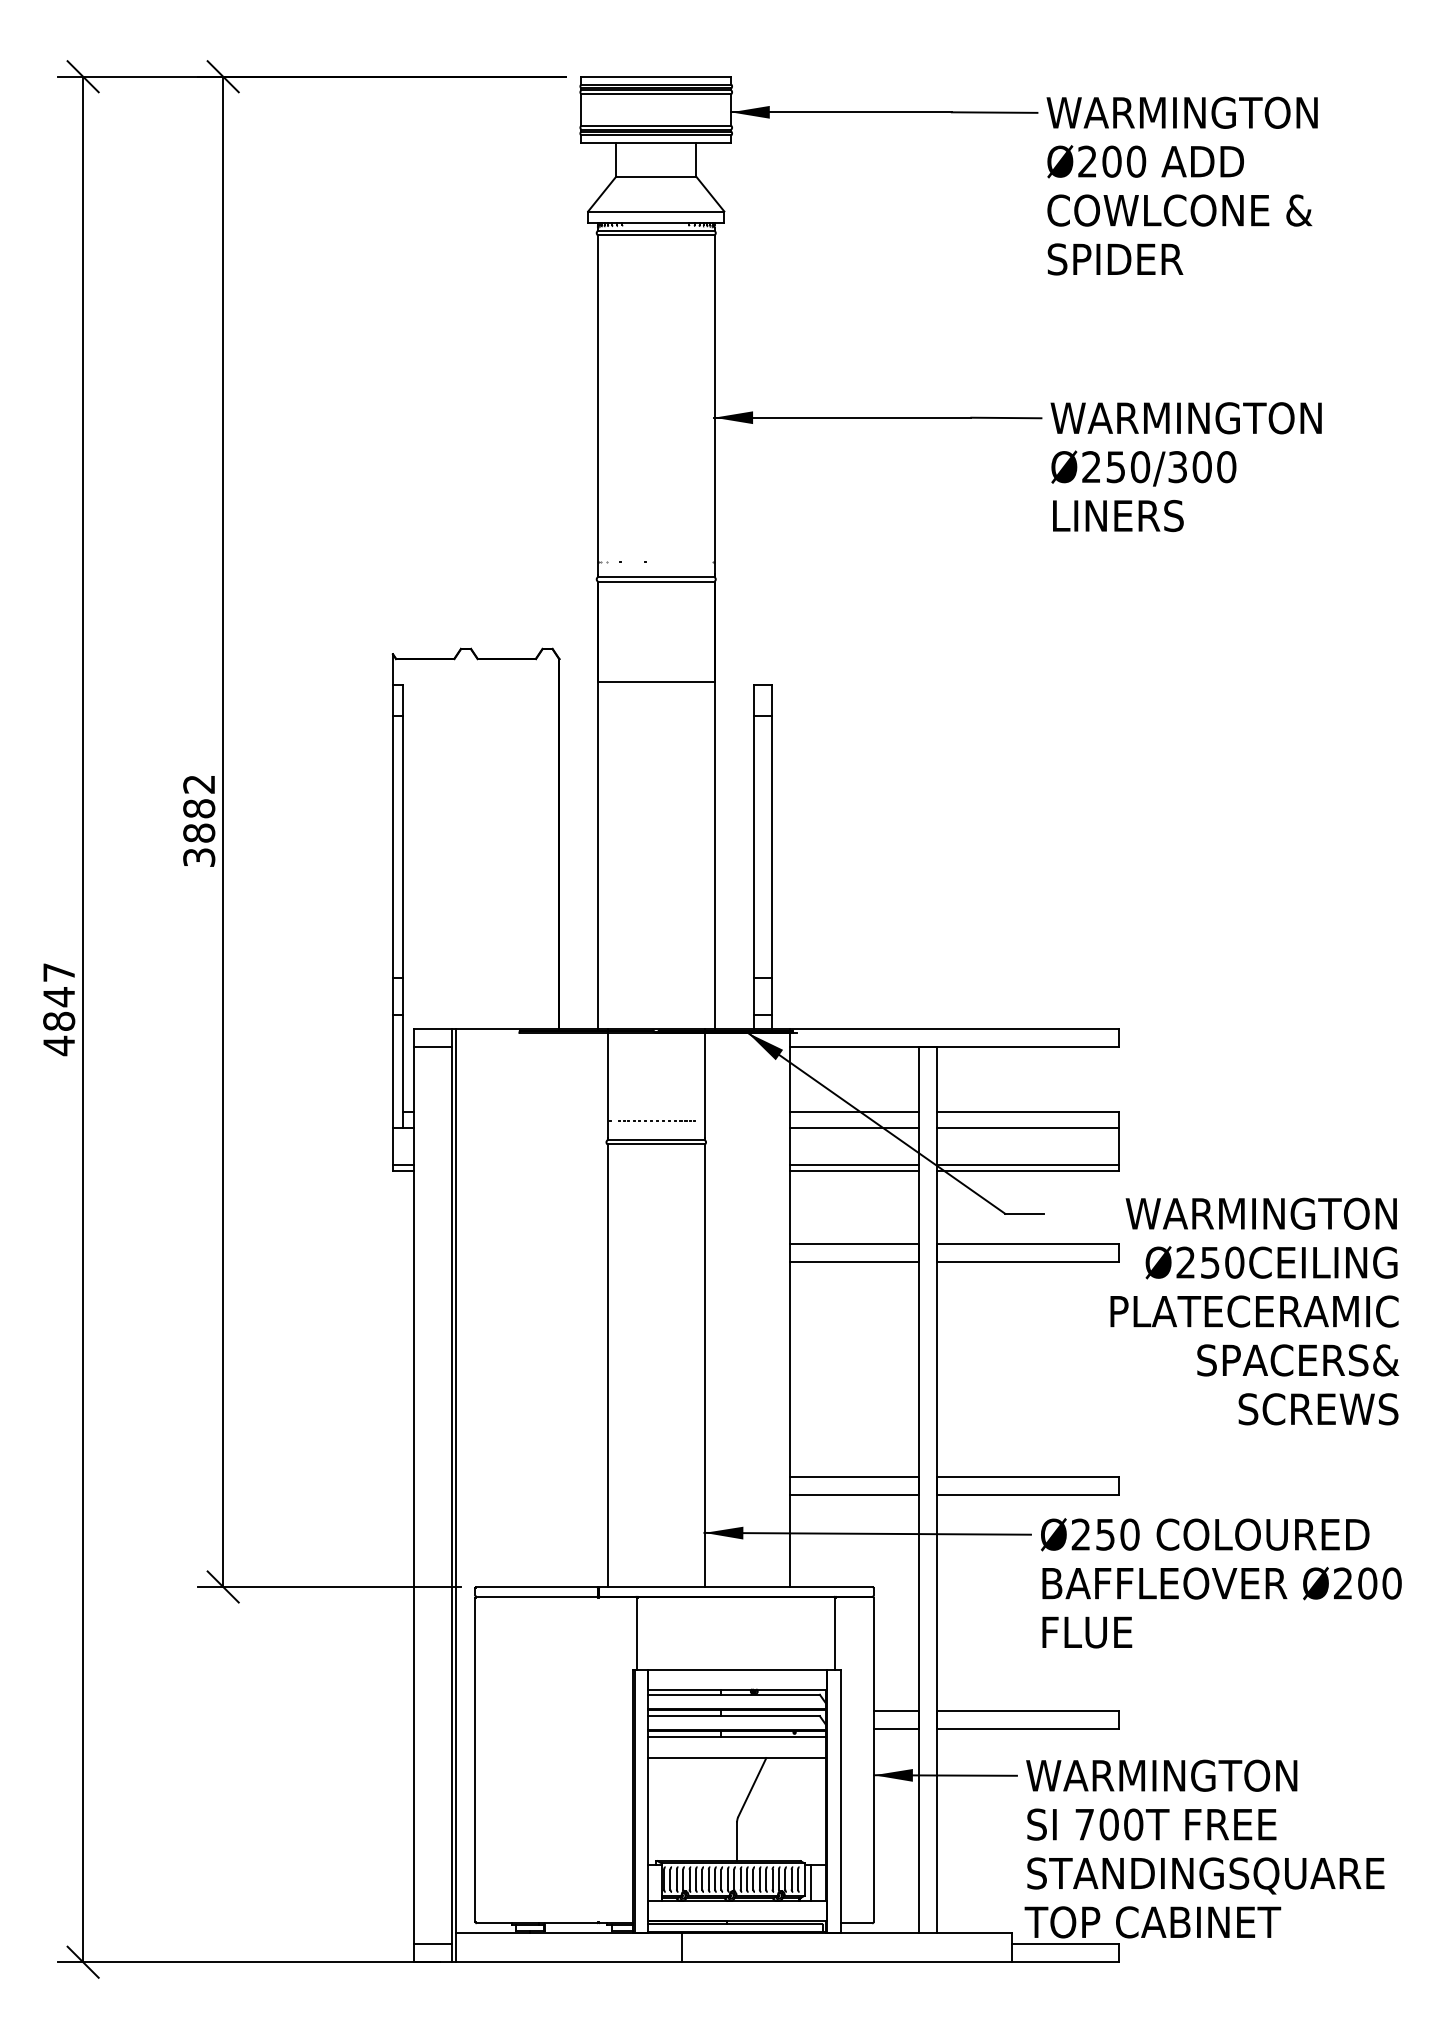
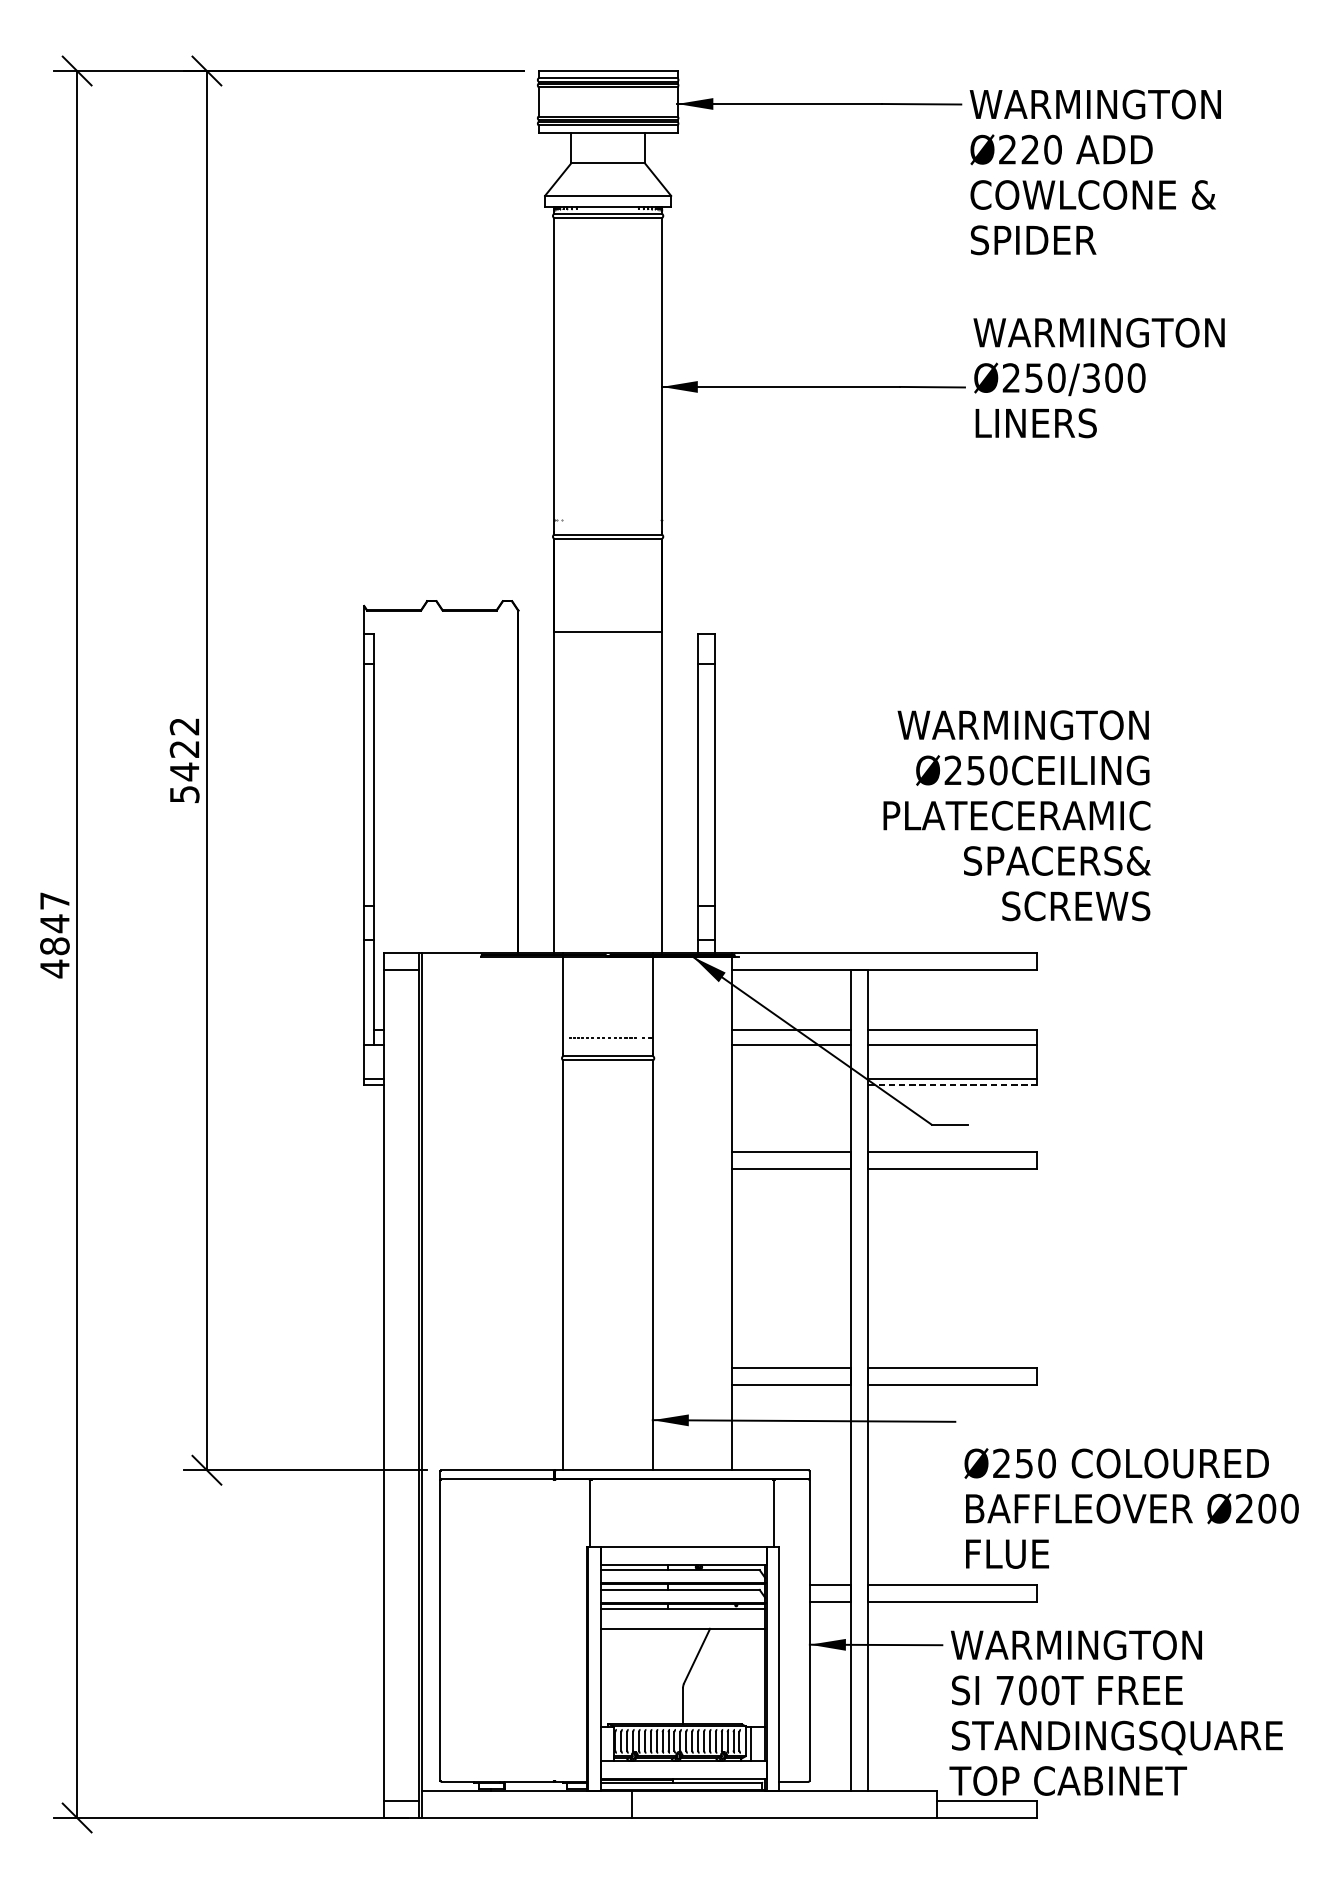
text: (1111, 161) -> (1029, 149), Ø200 -> Ø220
text: (1185, 467) -> (1098, 378), moved
text: (199, 832) -> (184, 771), 3882 -> 5422
line: (854, 1164) -> (791, 1078), removed
line: (854, 1170) -> (791, 1084), removed
line: (1028, 1170) -> (953, 1084), solid -> dashed
text: (1254, 1311) -> (1016, 815), moved
text: (1221, 1583) -> (1131, 1508), moved

